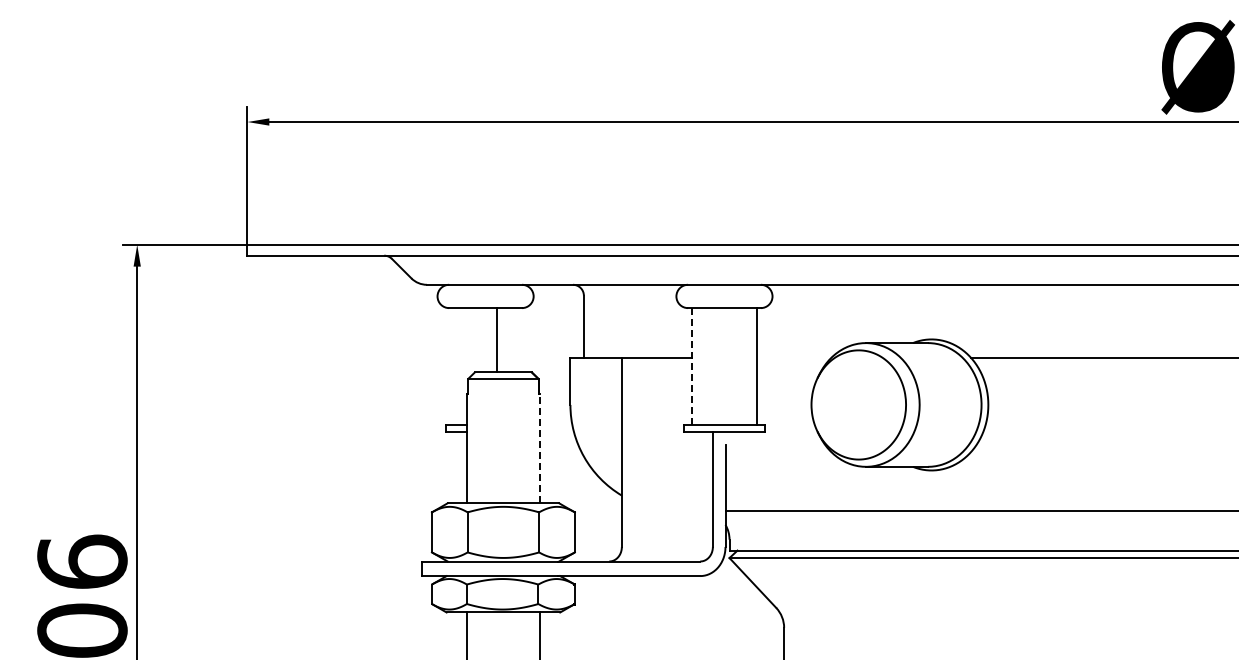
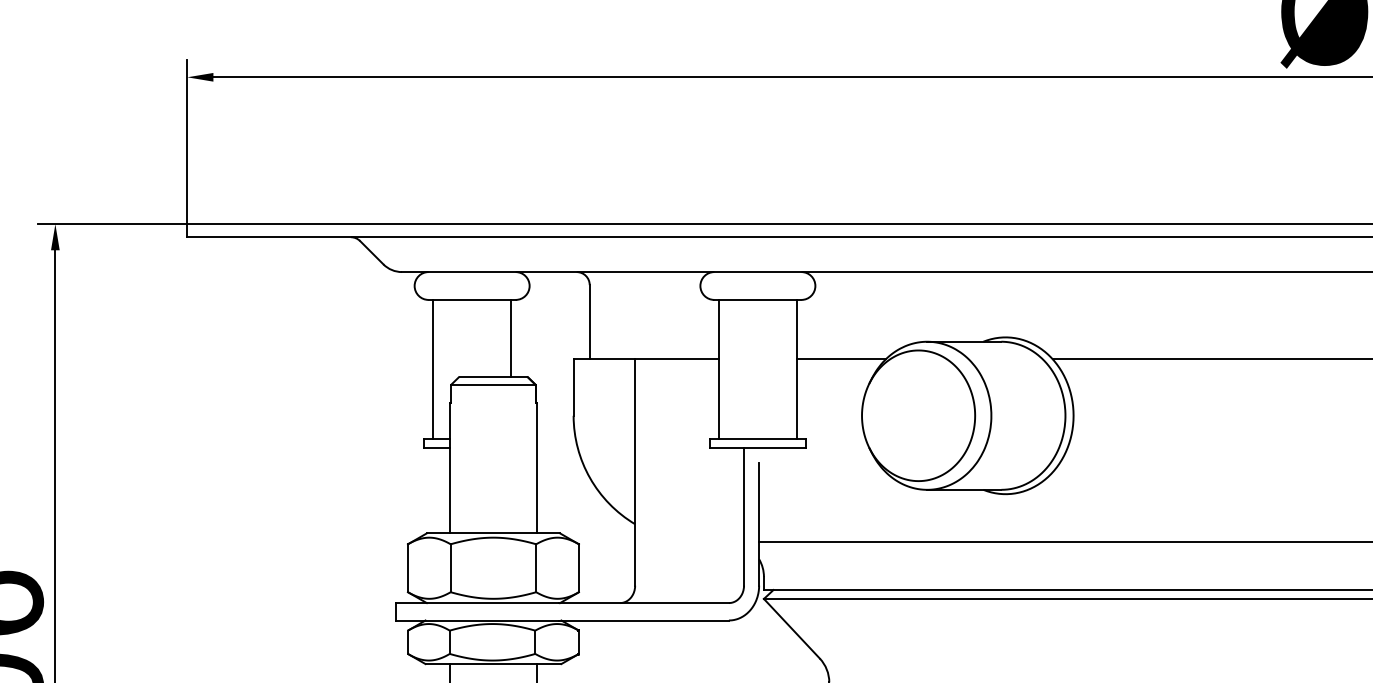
line: (497, 340) -> (511, 338), moved
line: (794, 357) -> (841, 359), added
line: (691, 365) -> (718, 368), dashed -> solid
line: (452, 366) -> (432, 369), added
line: (539, 448) -> (536, 467), dashed -> solid

